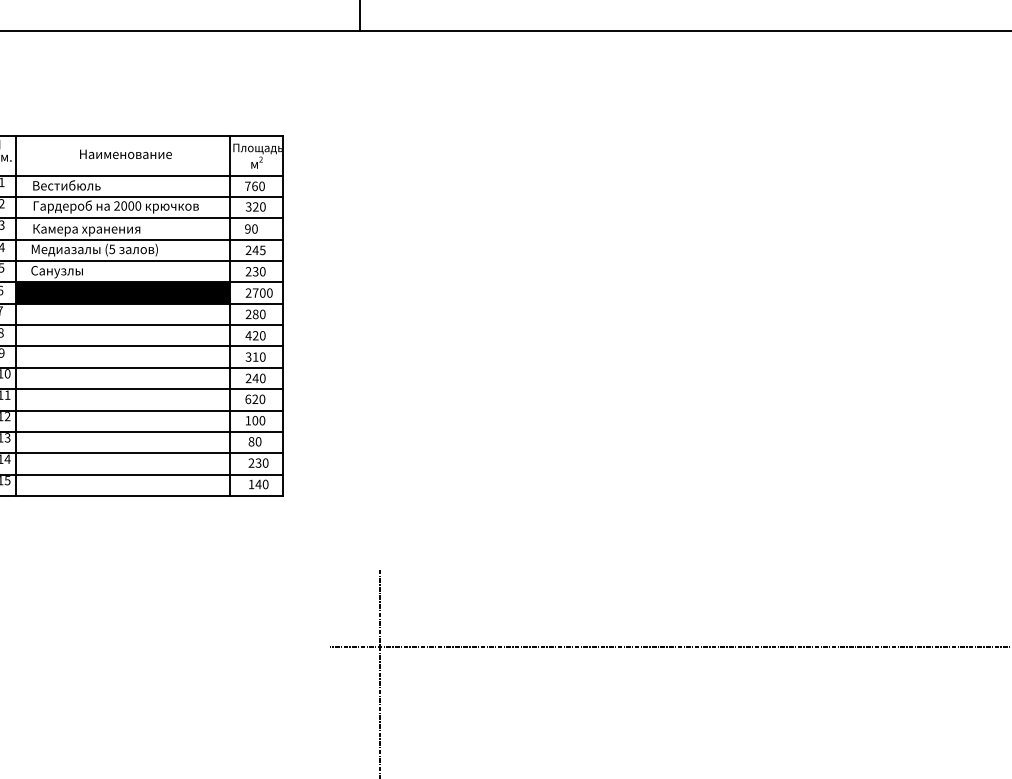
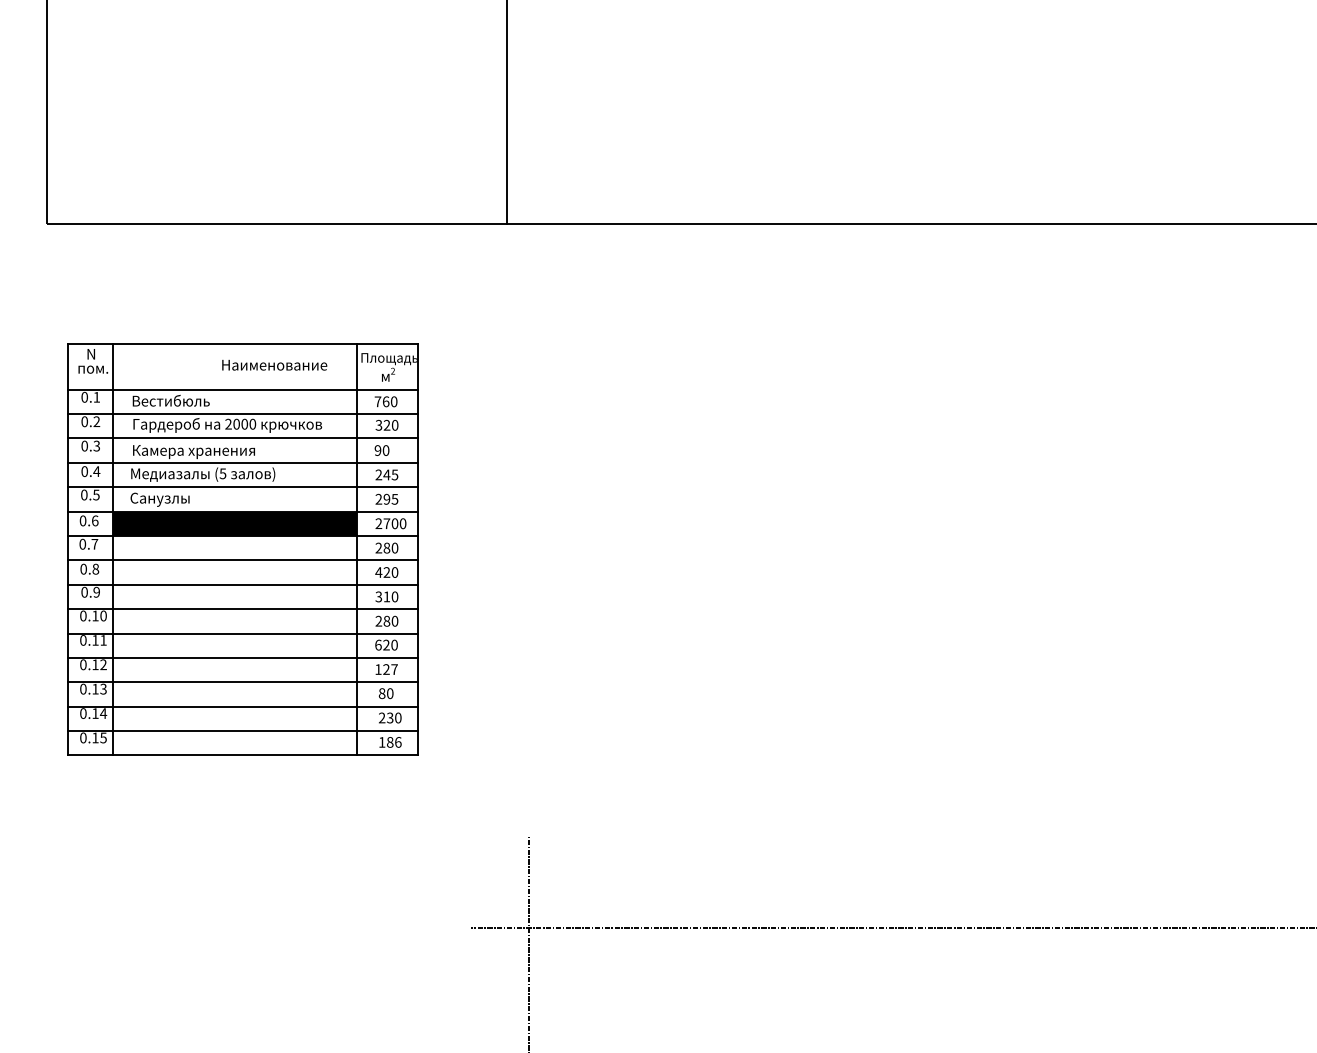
text: (125, 153) -> (274, 364), moved
text: (258, 270) -> (390, 498), 230 -> 295
text: (255, 377) -> (386, 620), 240 -> 280
text: (258, 420) -> (390, 669), 100 -> 127
text: (261, 484) -> (393, 742), 140 -> 186

